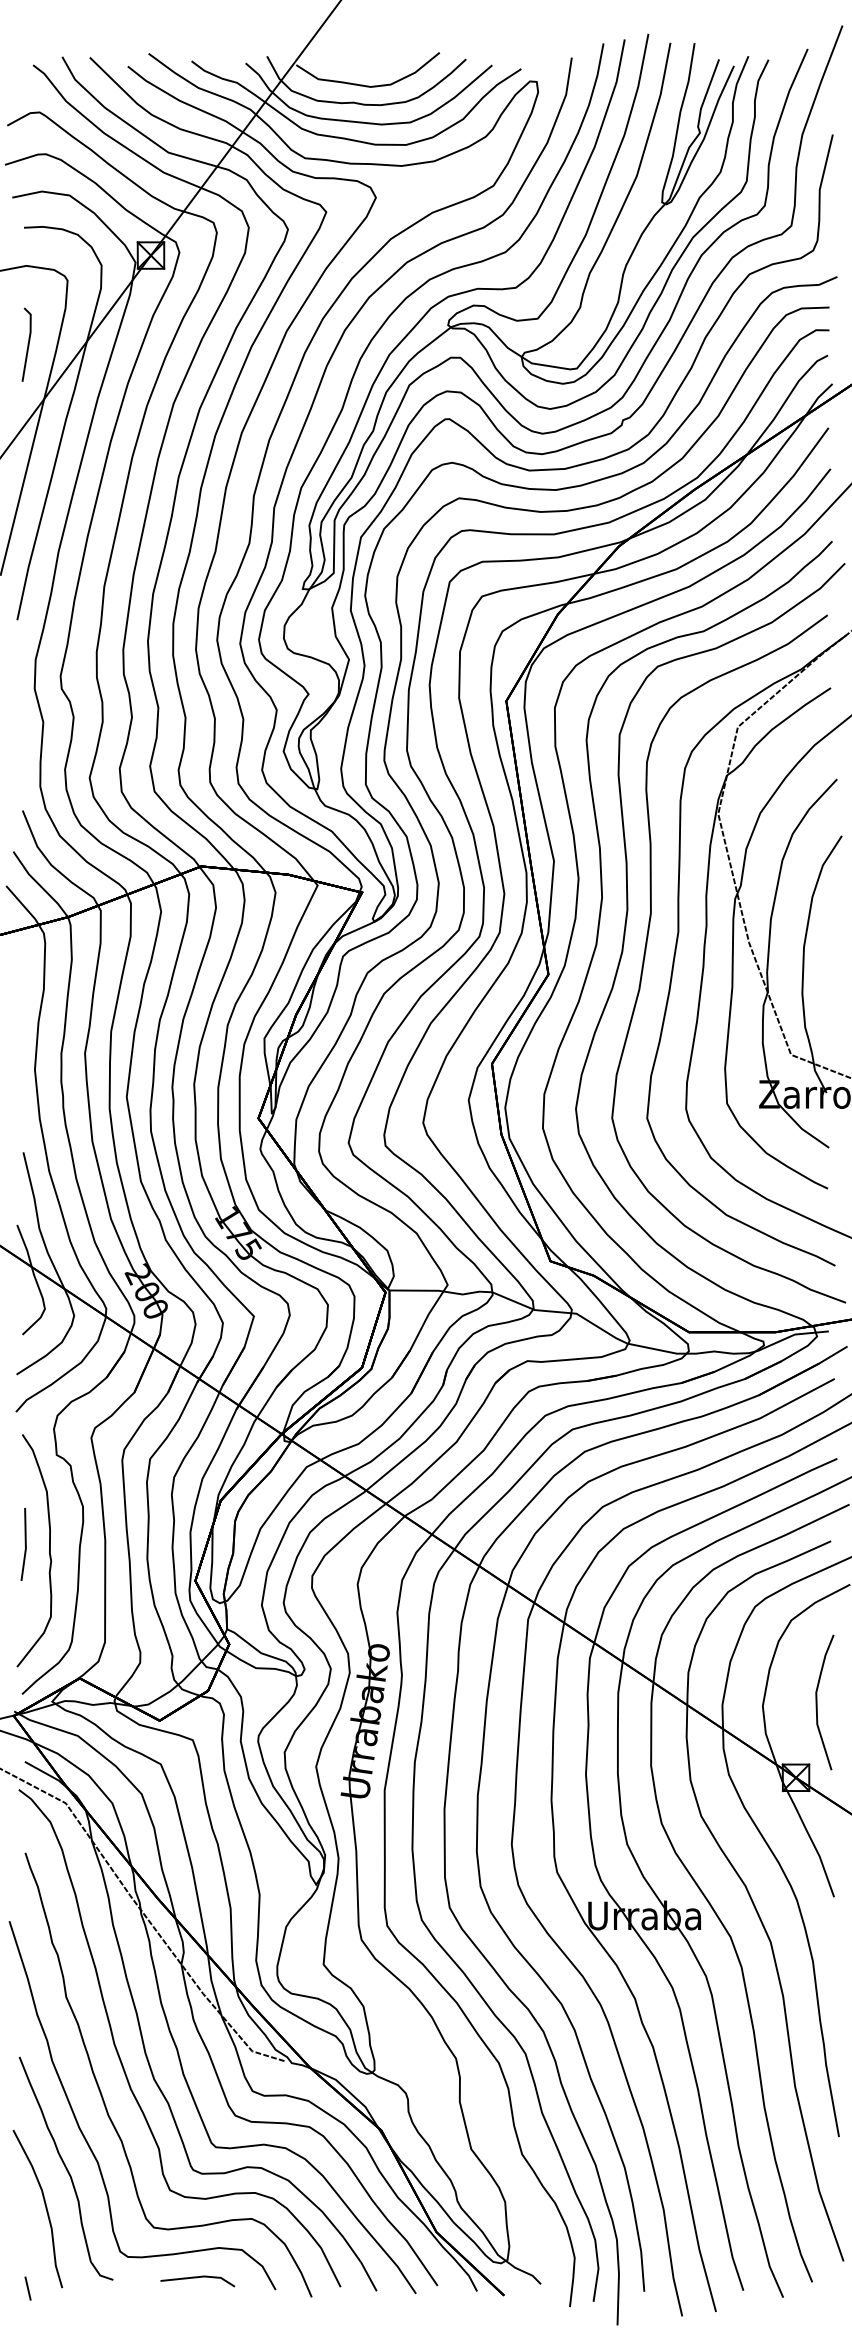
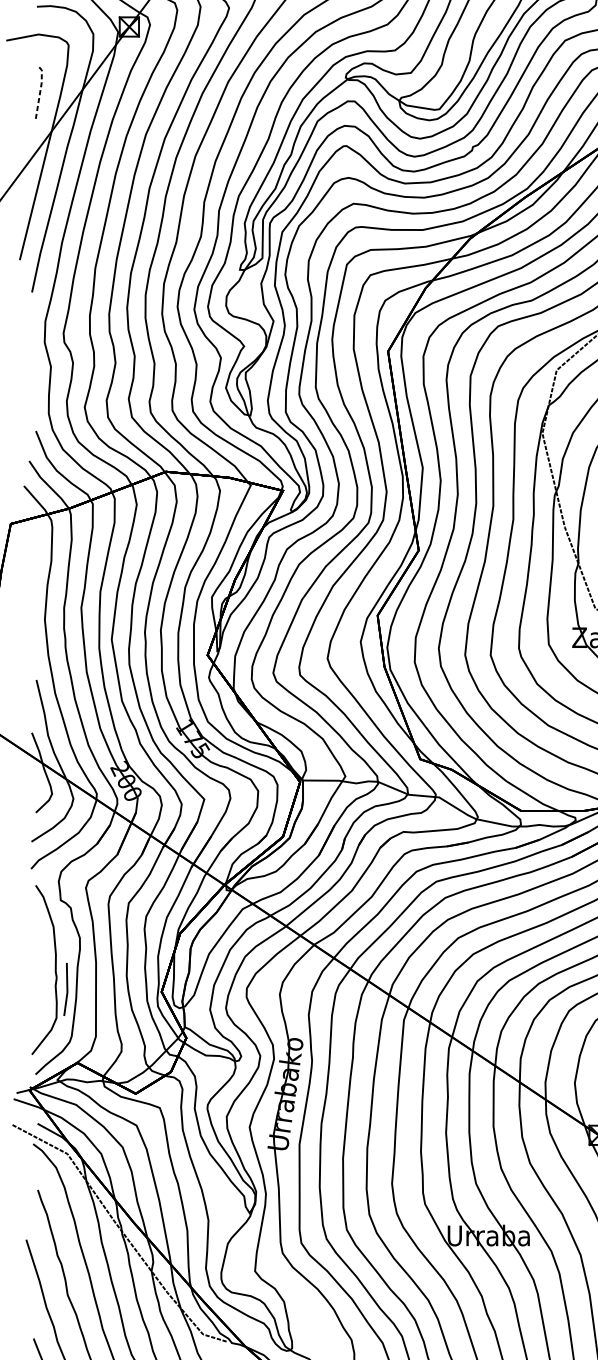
line: (29, 342) -> (40, 90), solid -> dashed
line: (24, 1543) -> (66, 988), moved

